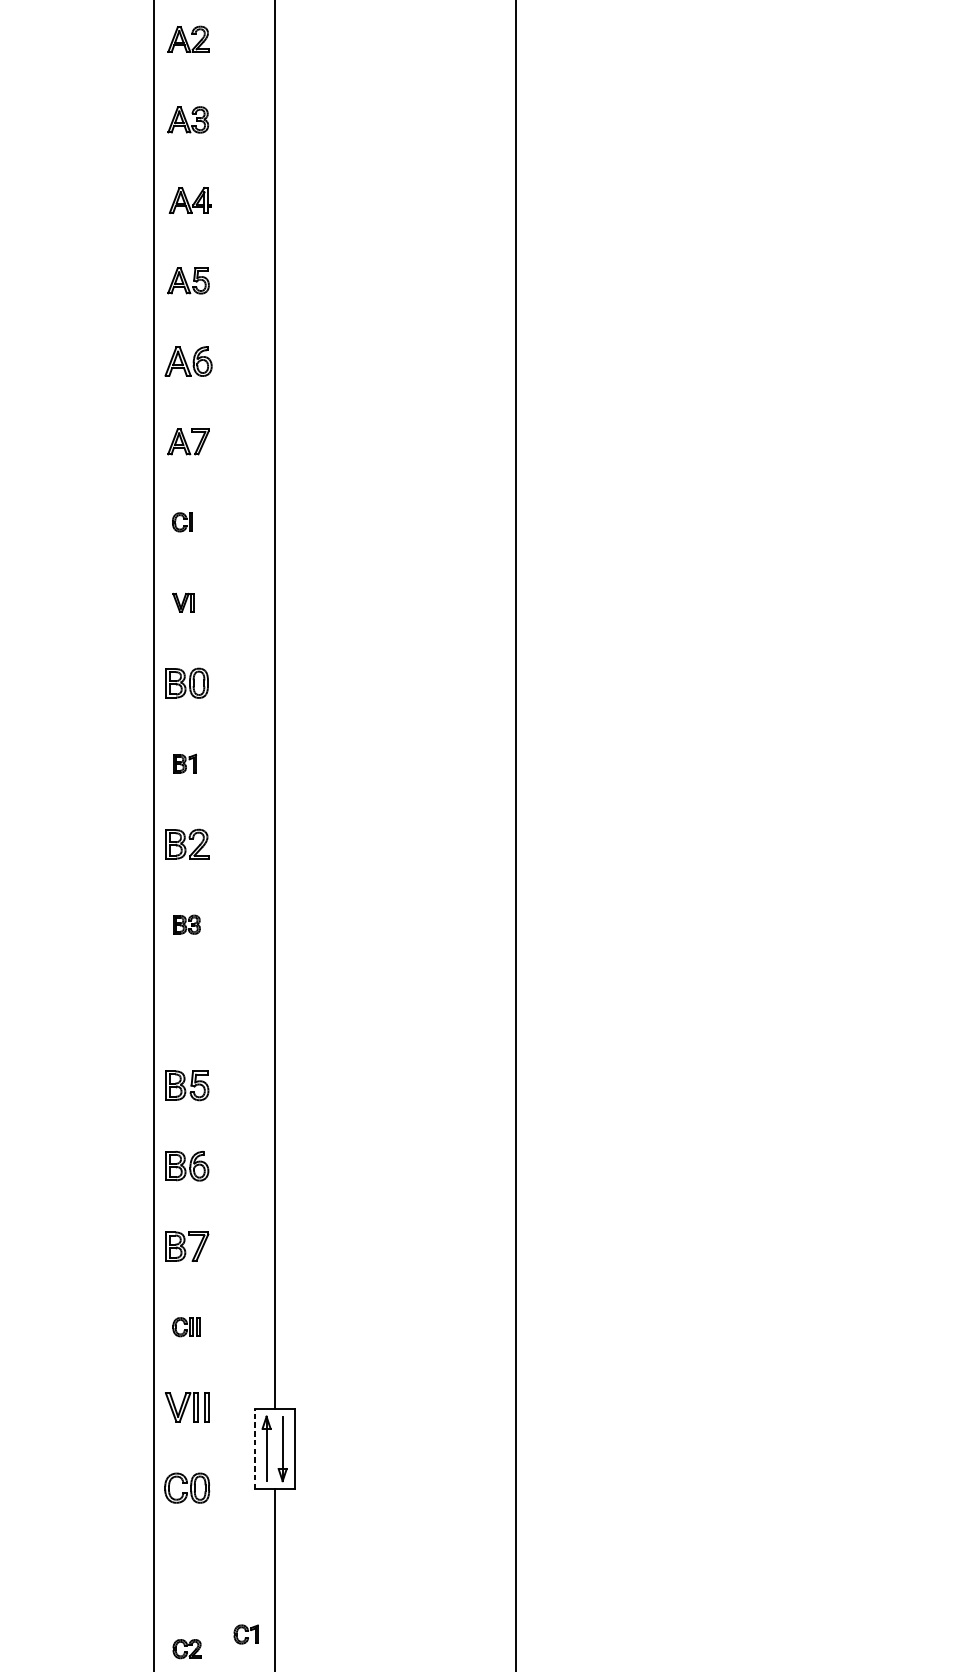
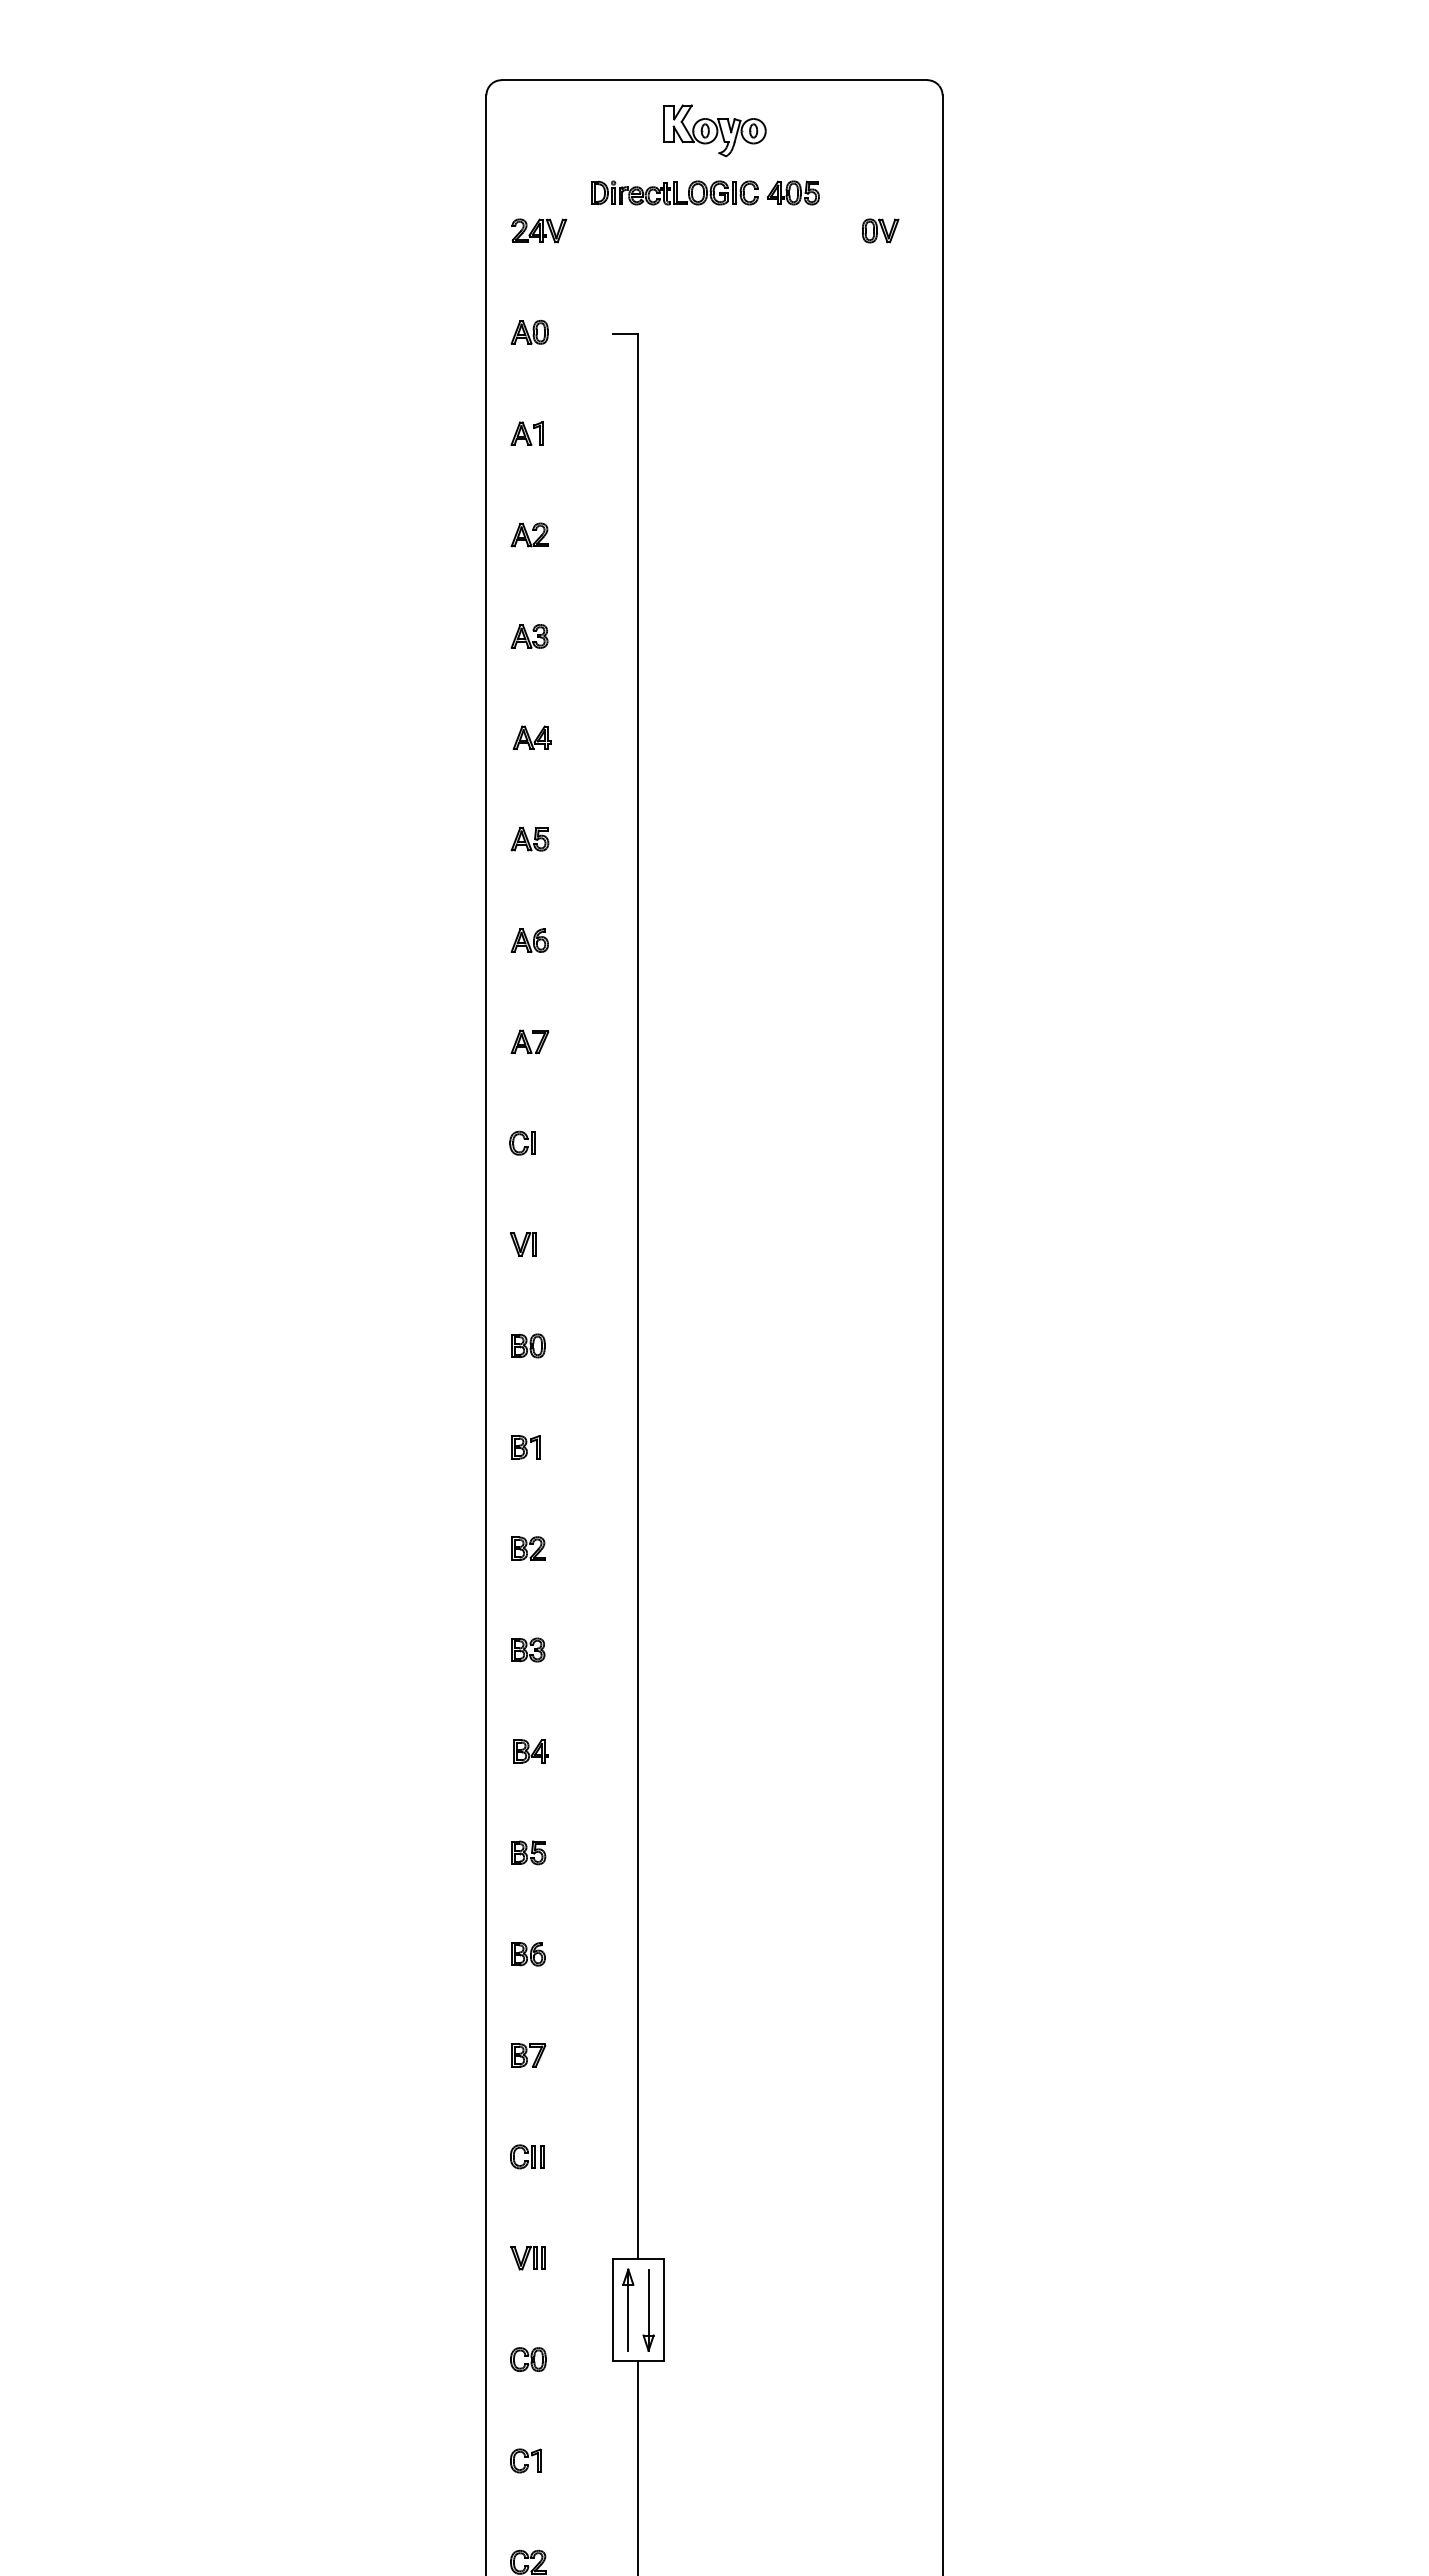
part: (188, 39) -> (529, 534), size x0.71
part: (188, 120) -> (529, 636), size x0.71
part: (189, 200) -> (531, 737), size x0.71
part: (188, 281) -> (529, 839), size x0.71
part: (188, 361) -> (529, 940), size x0.62
part: (188, 441) -> (529, 1041), size x0.71
part: (187, 682) -> (528, 1345), size x0.62
part: (187, 844) -> (528, 1548), size x0.62
part: (188, 1005) -> (530, 1751), added
part: (187, 1085) -> (528, 1852), size x0.62
part: (187, 1166) -> (528, 1954), size x0.62
part: (187, 1246) -> (528, 2055), size x0.62
part: (186, 1407) -> (527, 2258), size x0.62
line: (254, 1449) -> (613, 2310), dashed -> solid
part: (187, 1488) -> (528, 2359), size x0.62
part: (246, 1634) -> (525, 2460), moved

